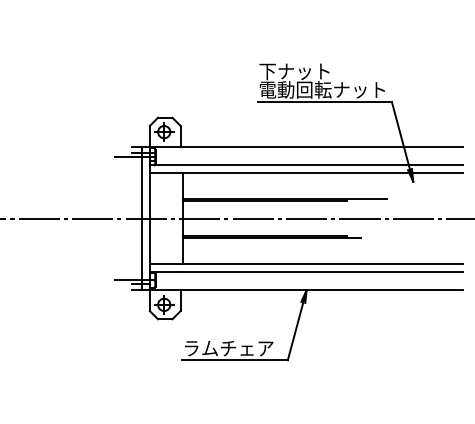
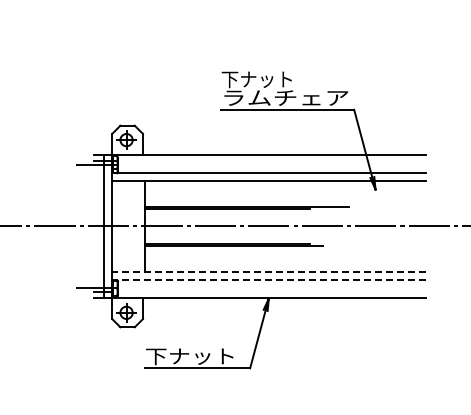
text: (322, 89) -> (284, 97), 電動回転ナット -> ラムチェア
line: (306, 263) -> (268, 271), solid -> dashed
line: (306, 271) -> (268, 279), solid -> dashed
text: (228, 348) -> (190, 356), ラムチェア -> 下ナット

